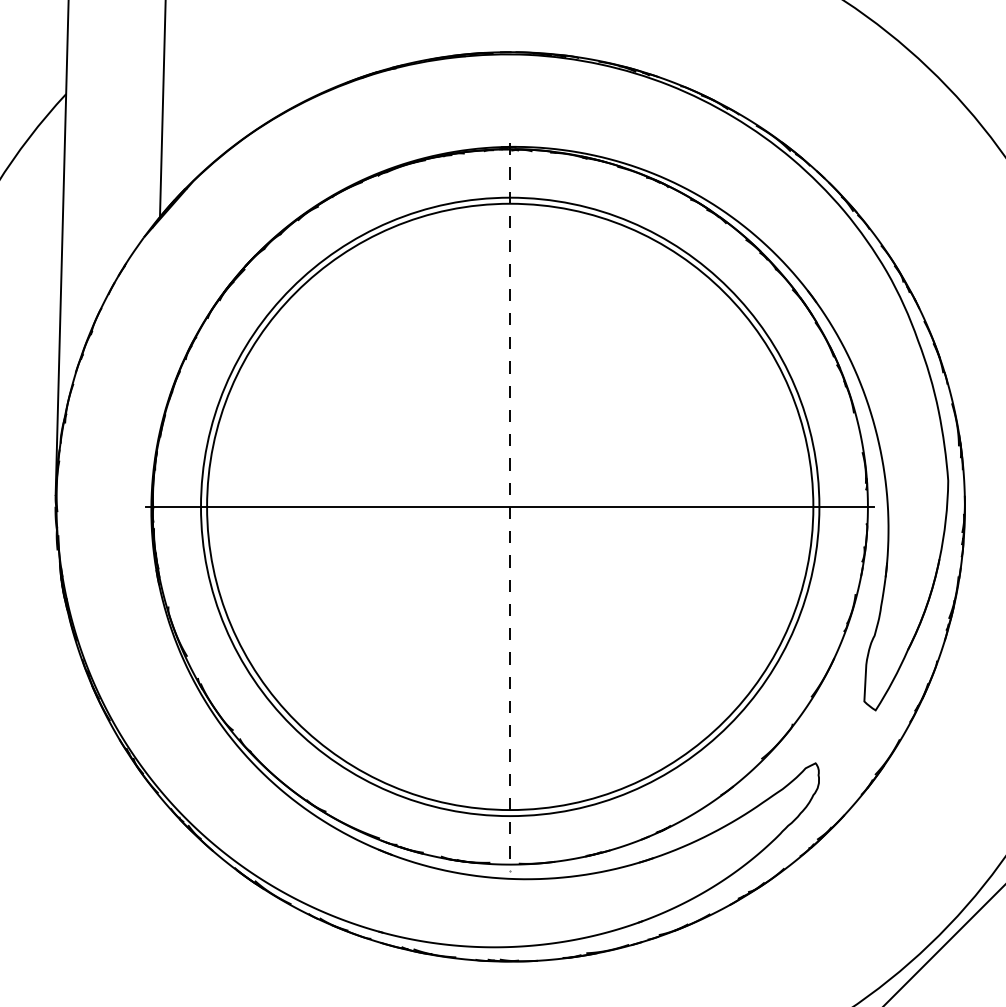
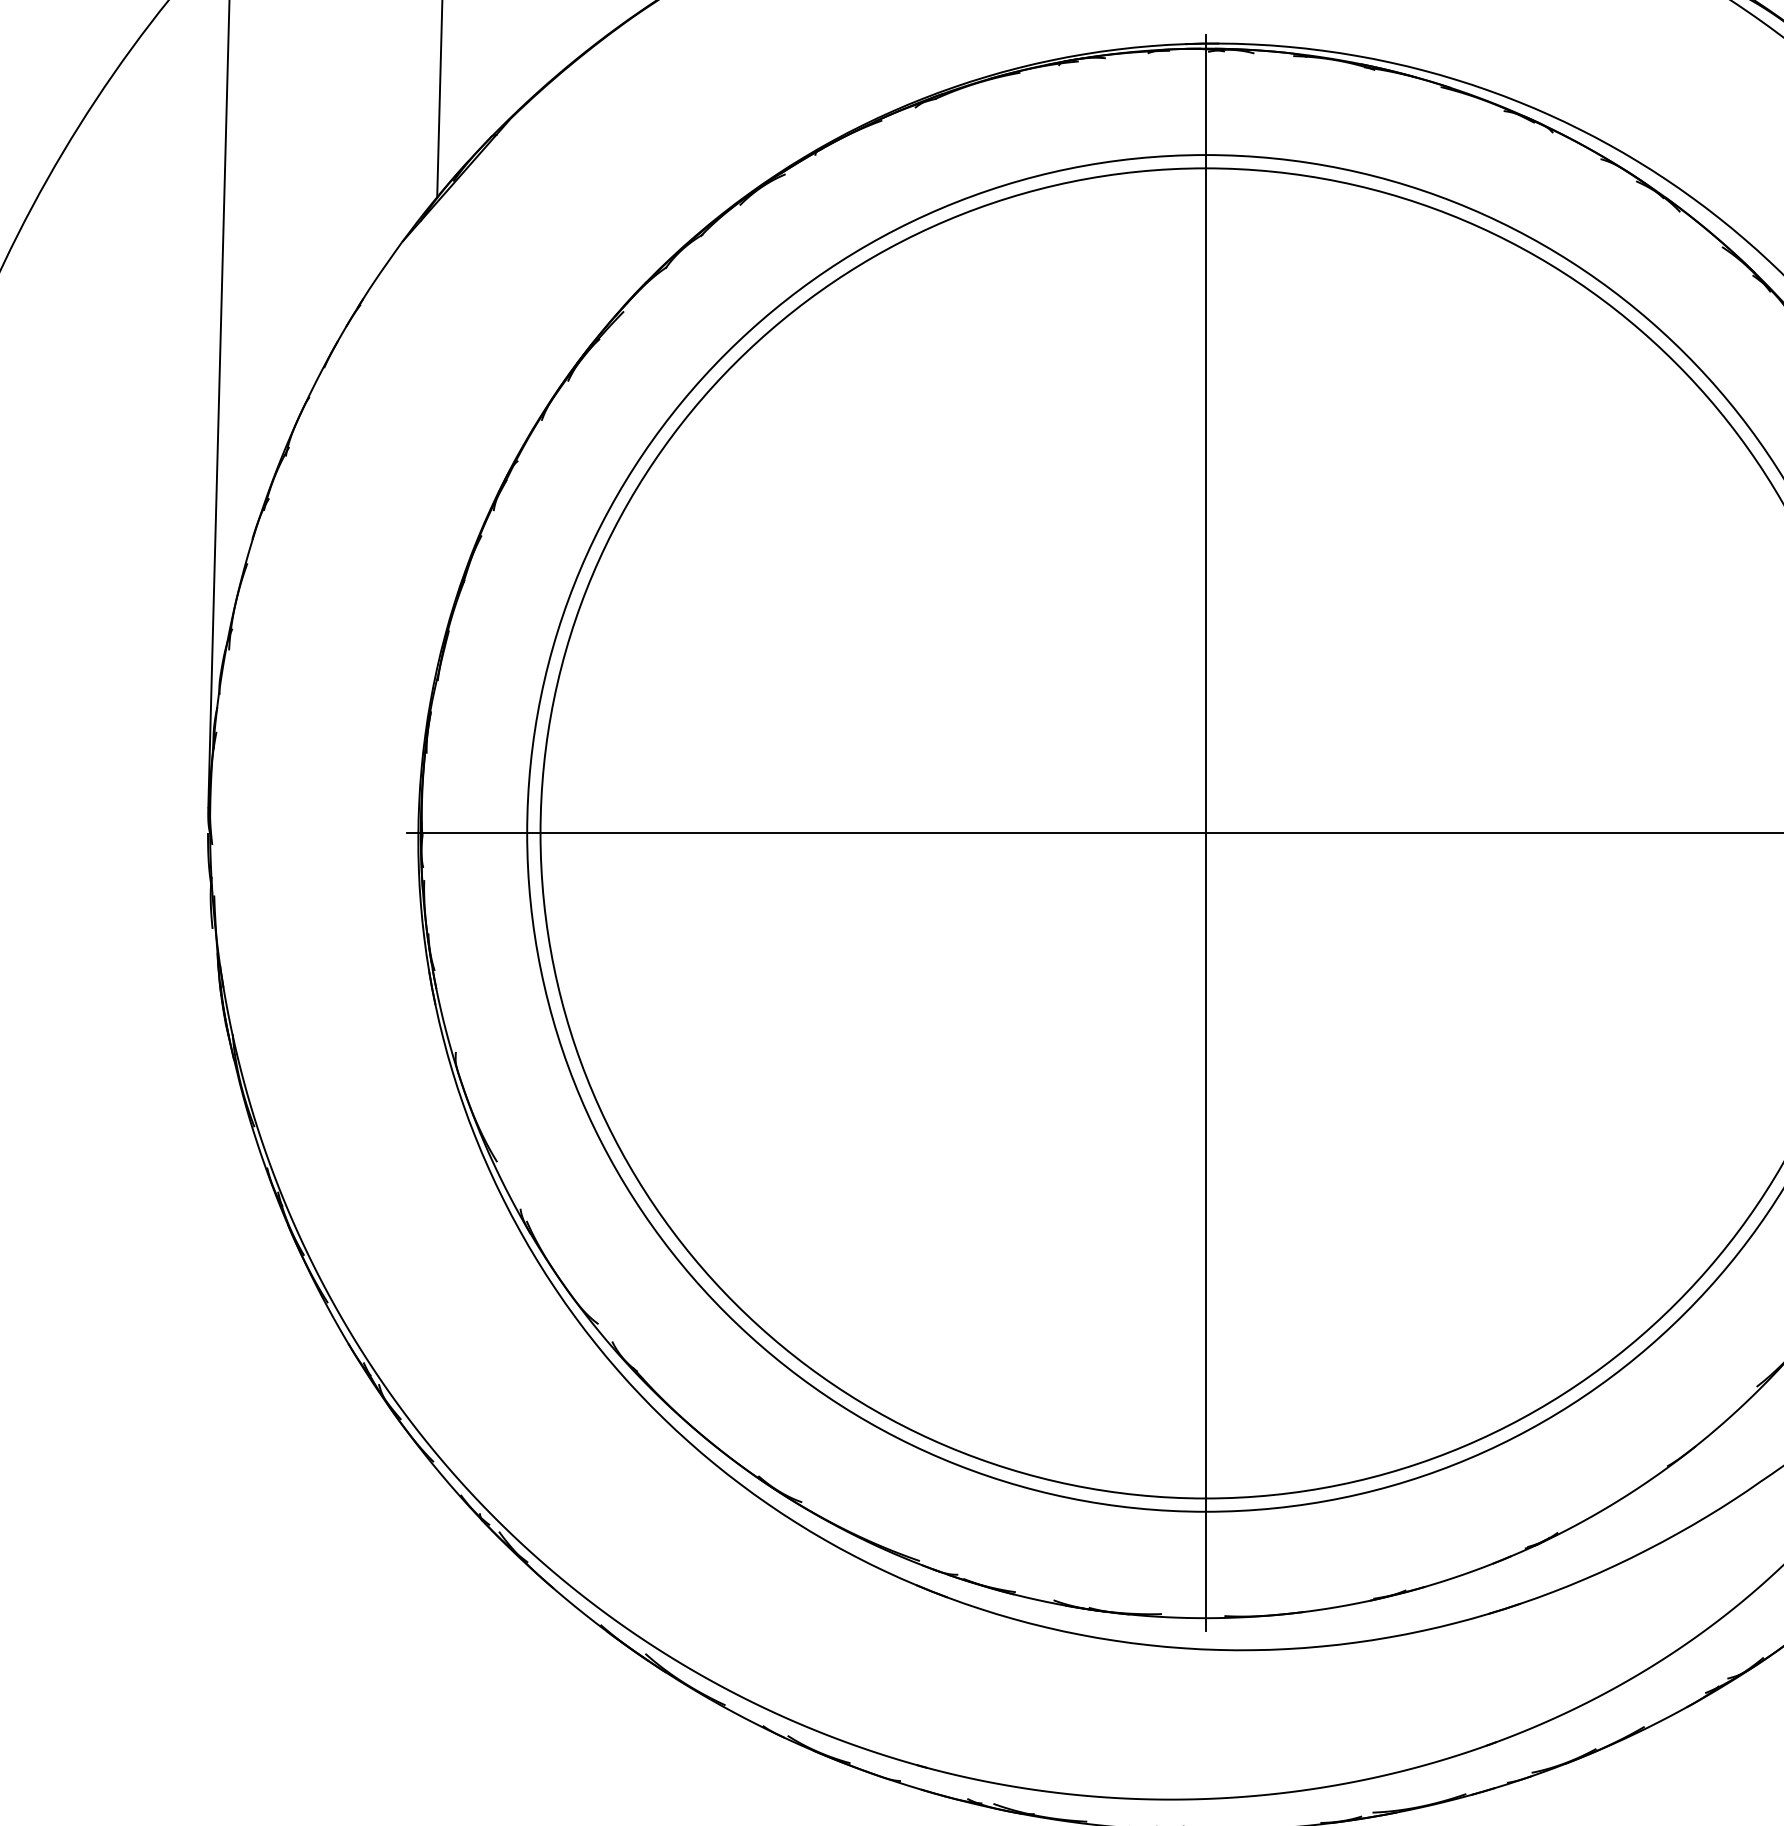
line: (510, 506) -> (1206, 832), dashed -> solid

